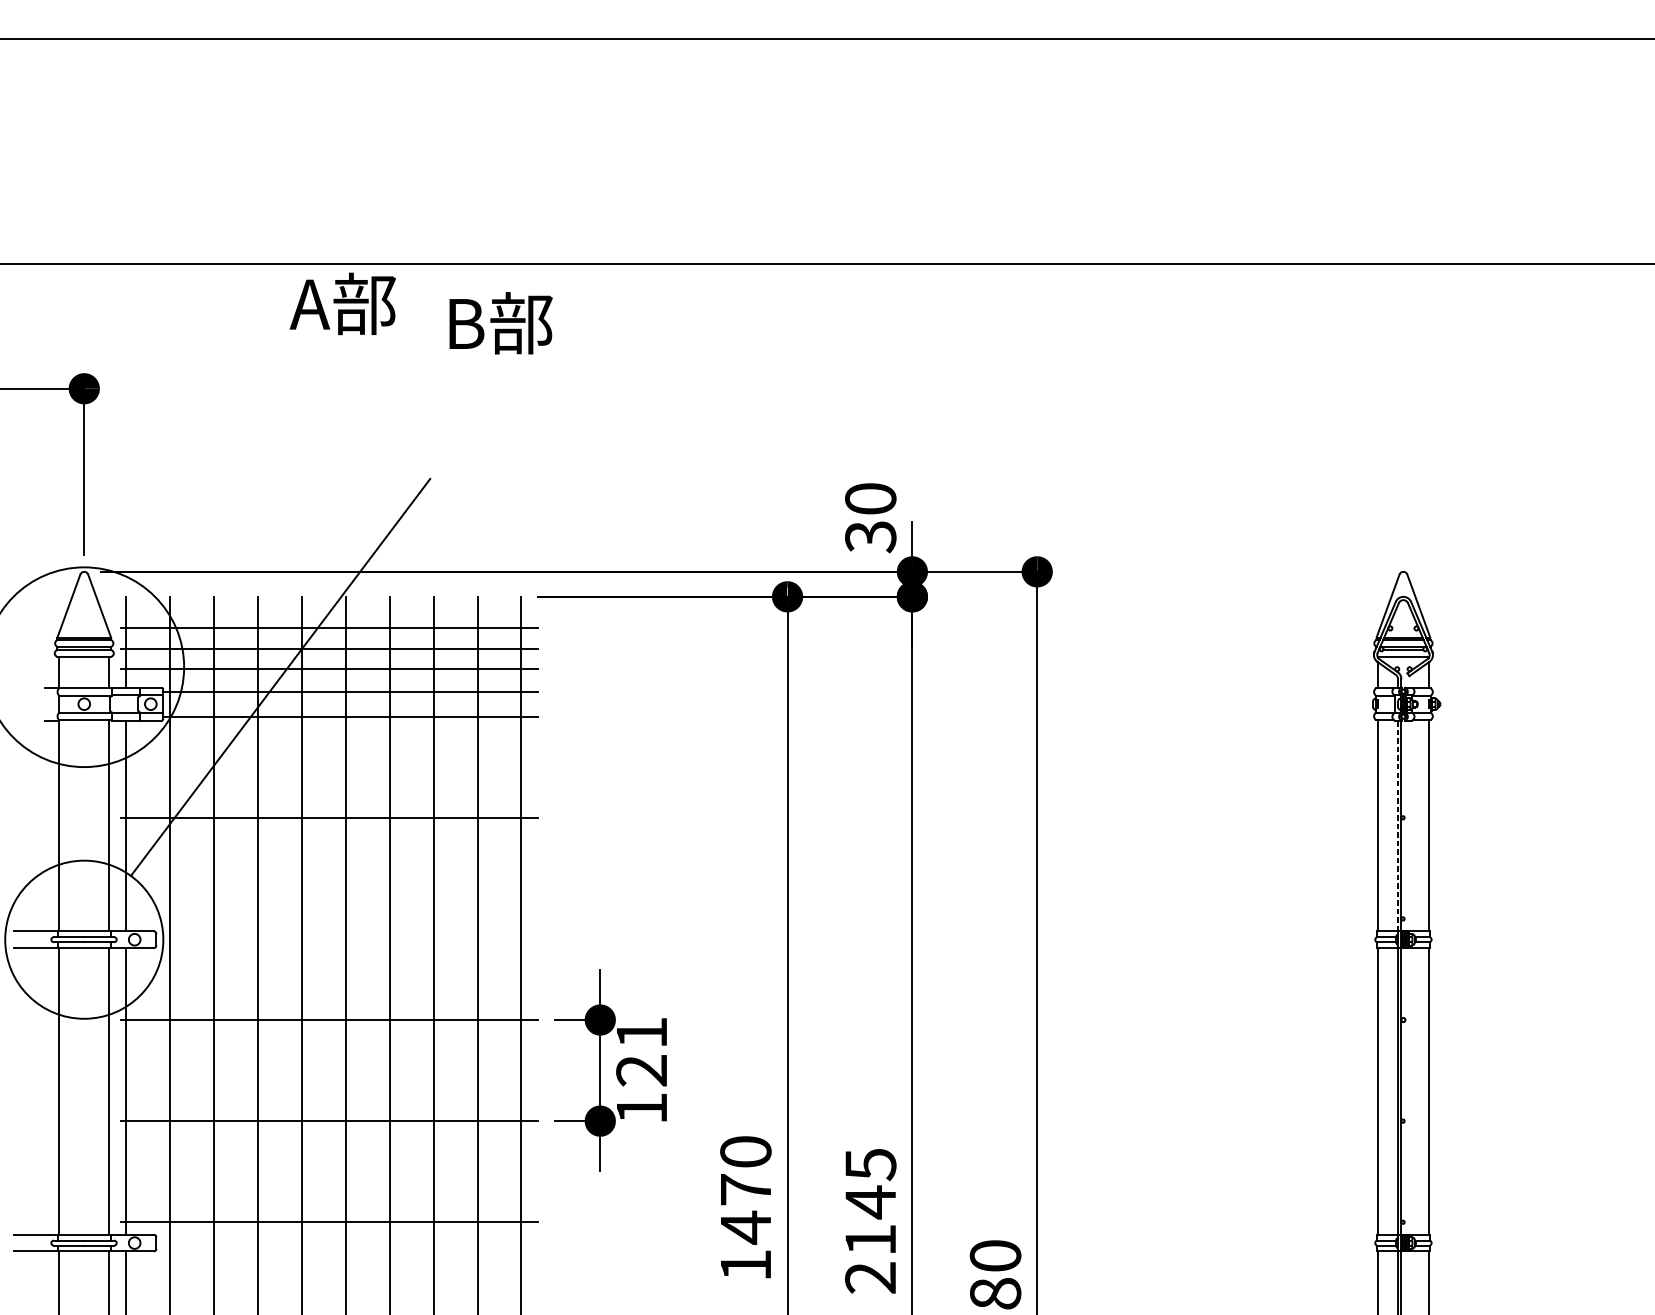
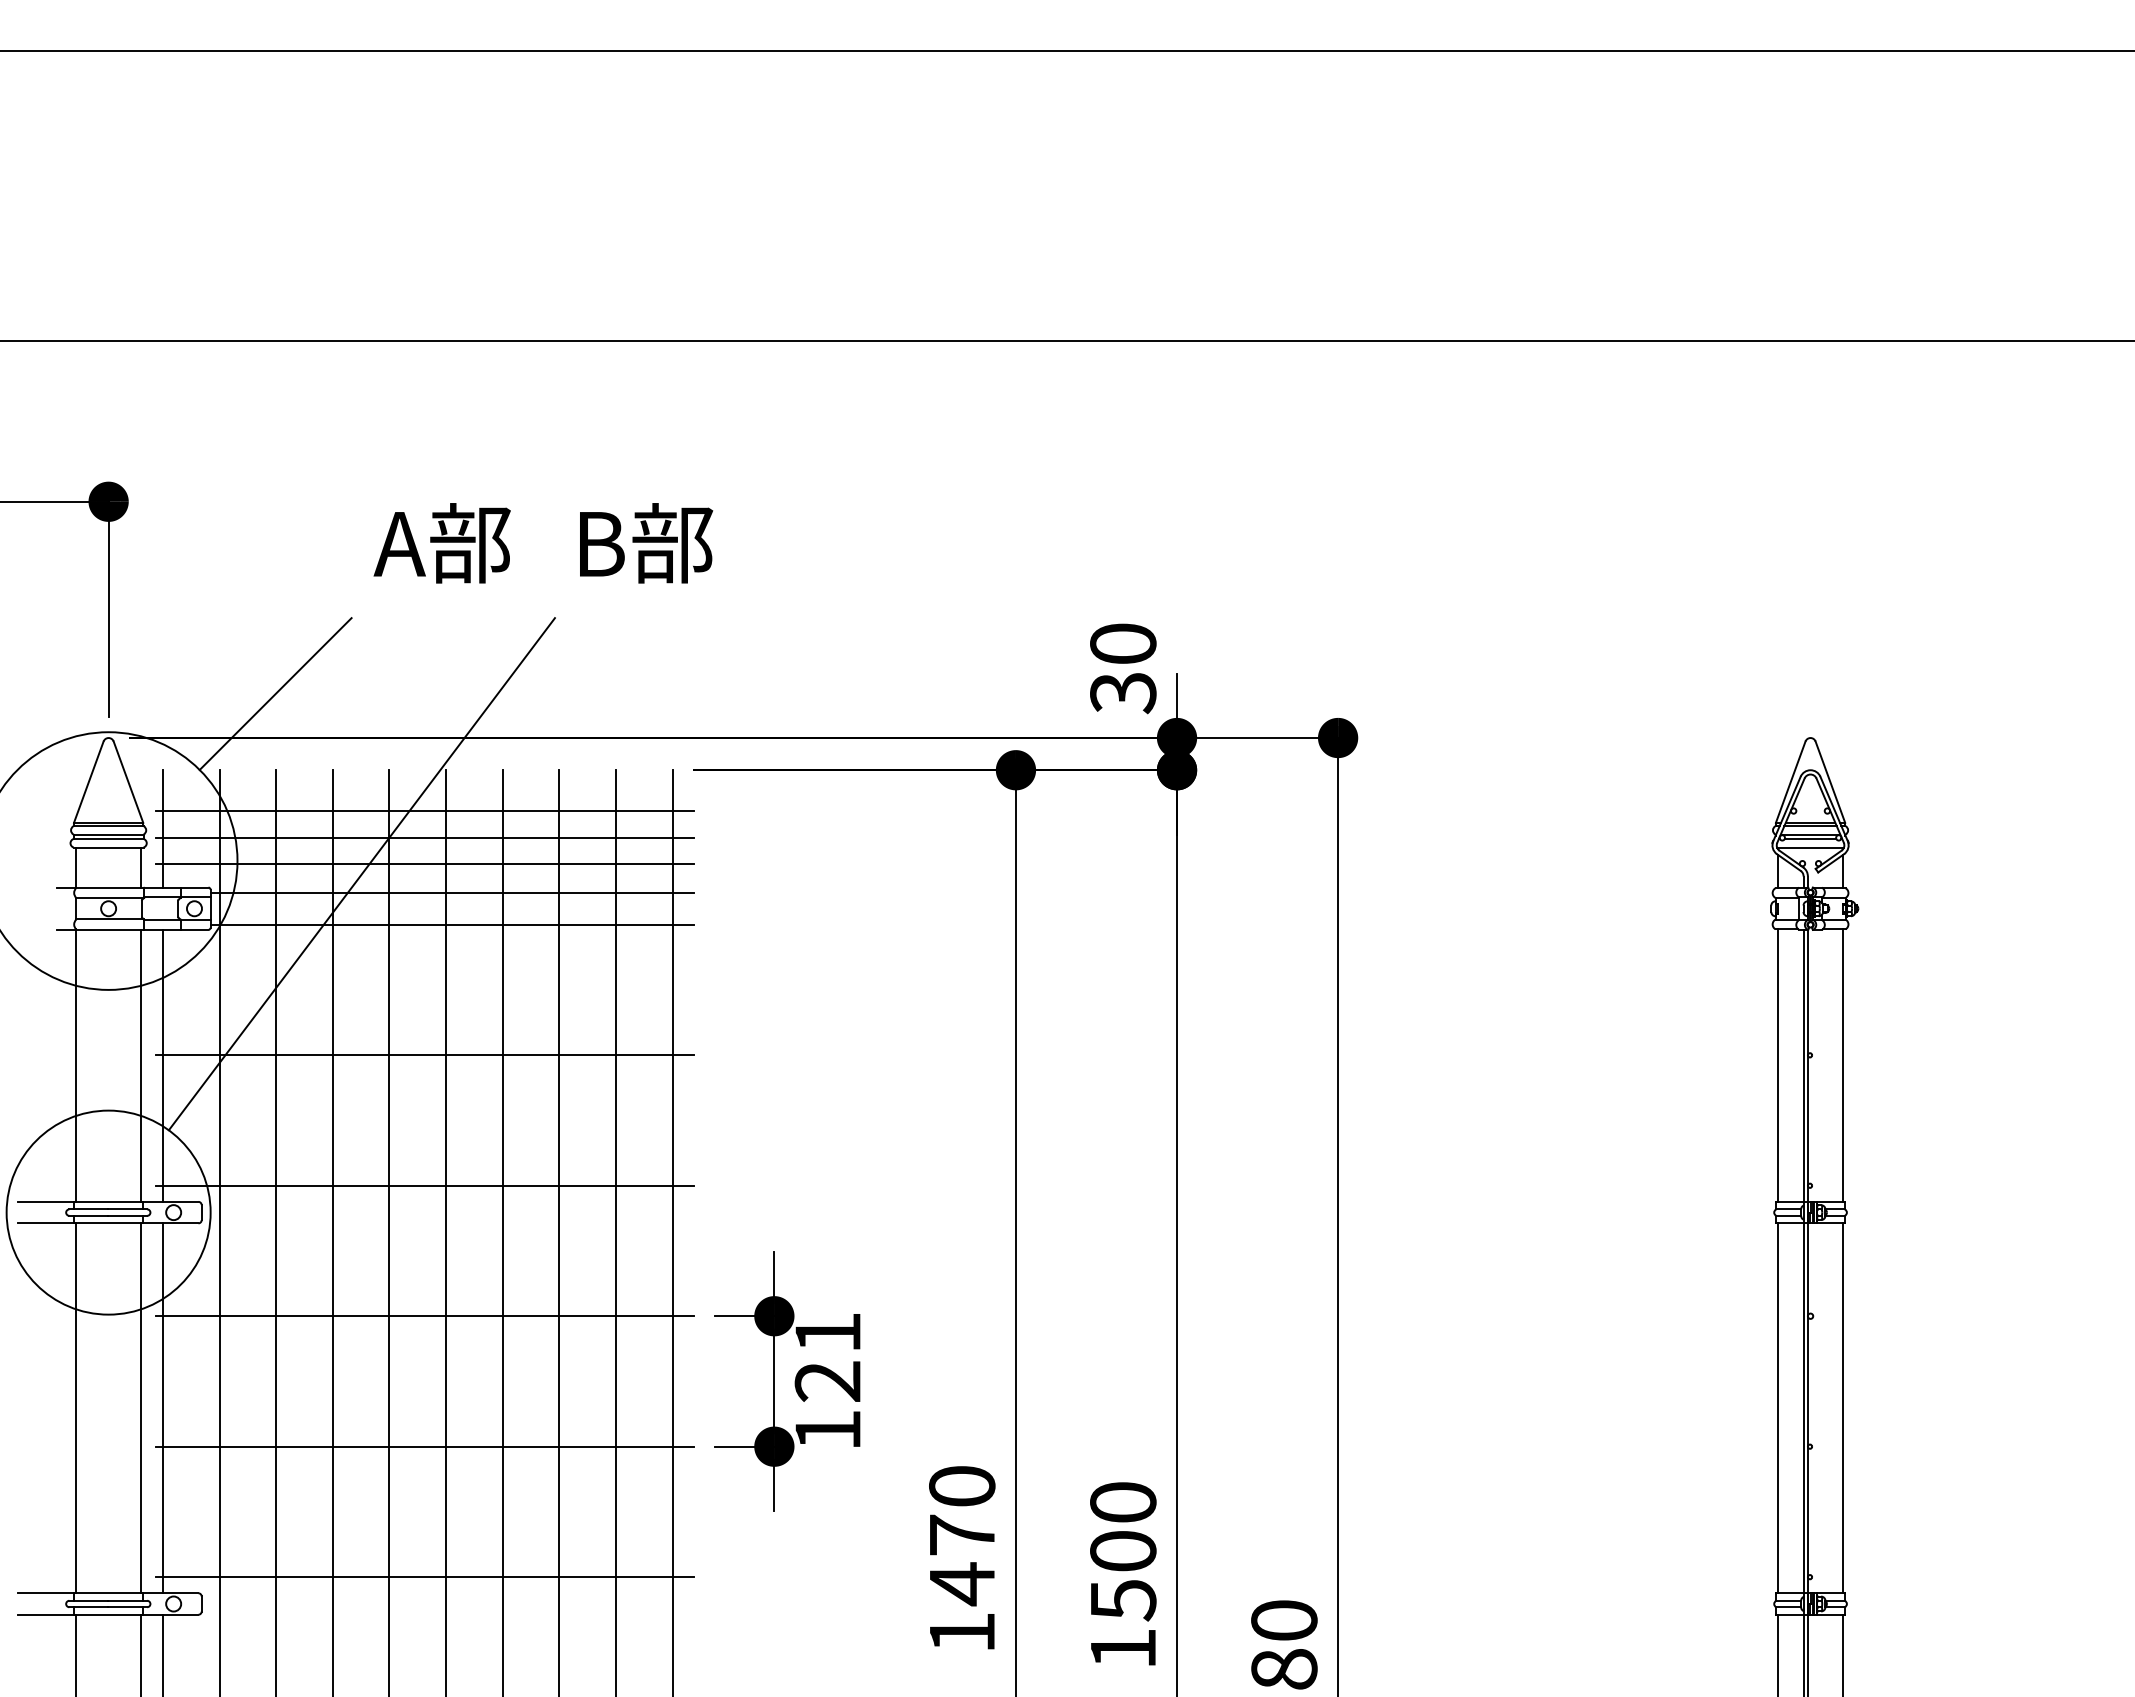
text: (342, 304) -> (441, 543), moved
text: (501, 323) -> (646, 543), moved
line: (213, 537) -> (275, 693), added
line: (1397, 825) -> (1803, 1065), dashed -> solid
line: (329, 918) -> (424, 1185), added
text: (870, 1220) -> (1123, 1575), 2145 -> 1500

